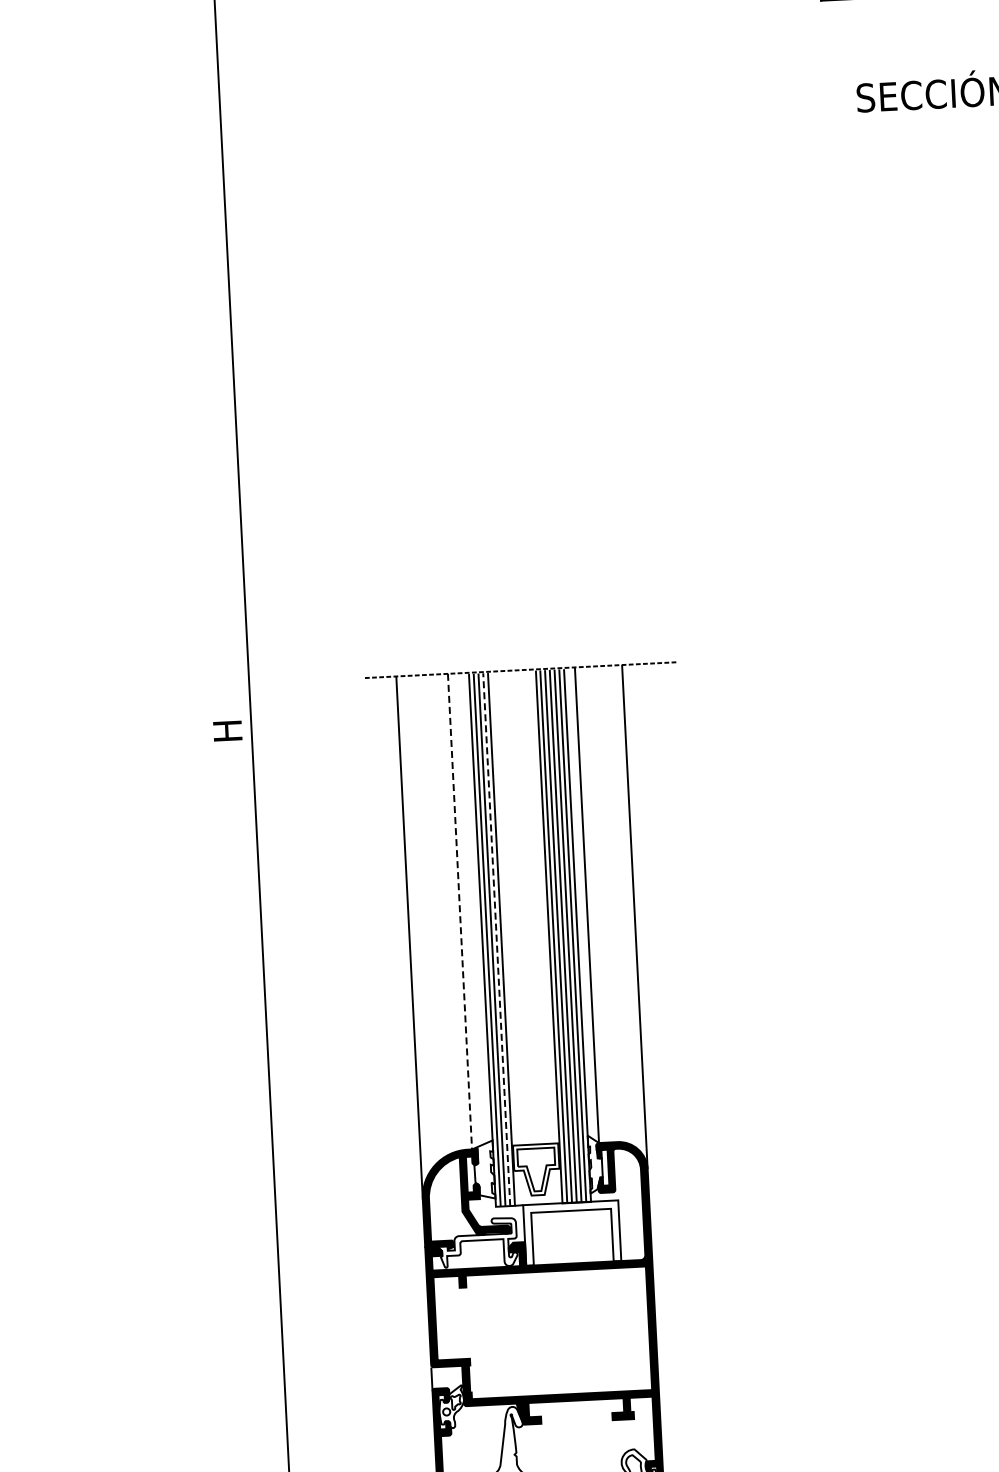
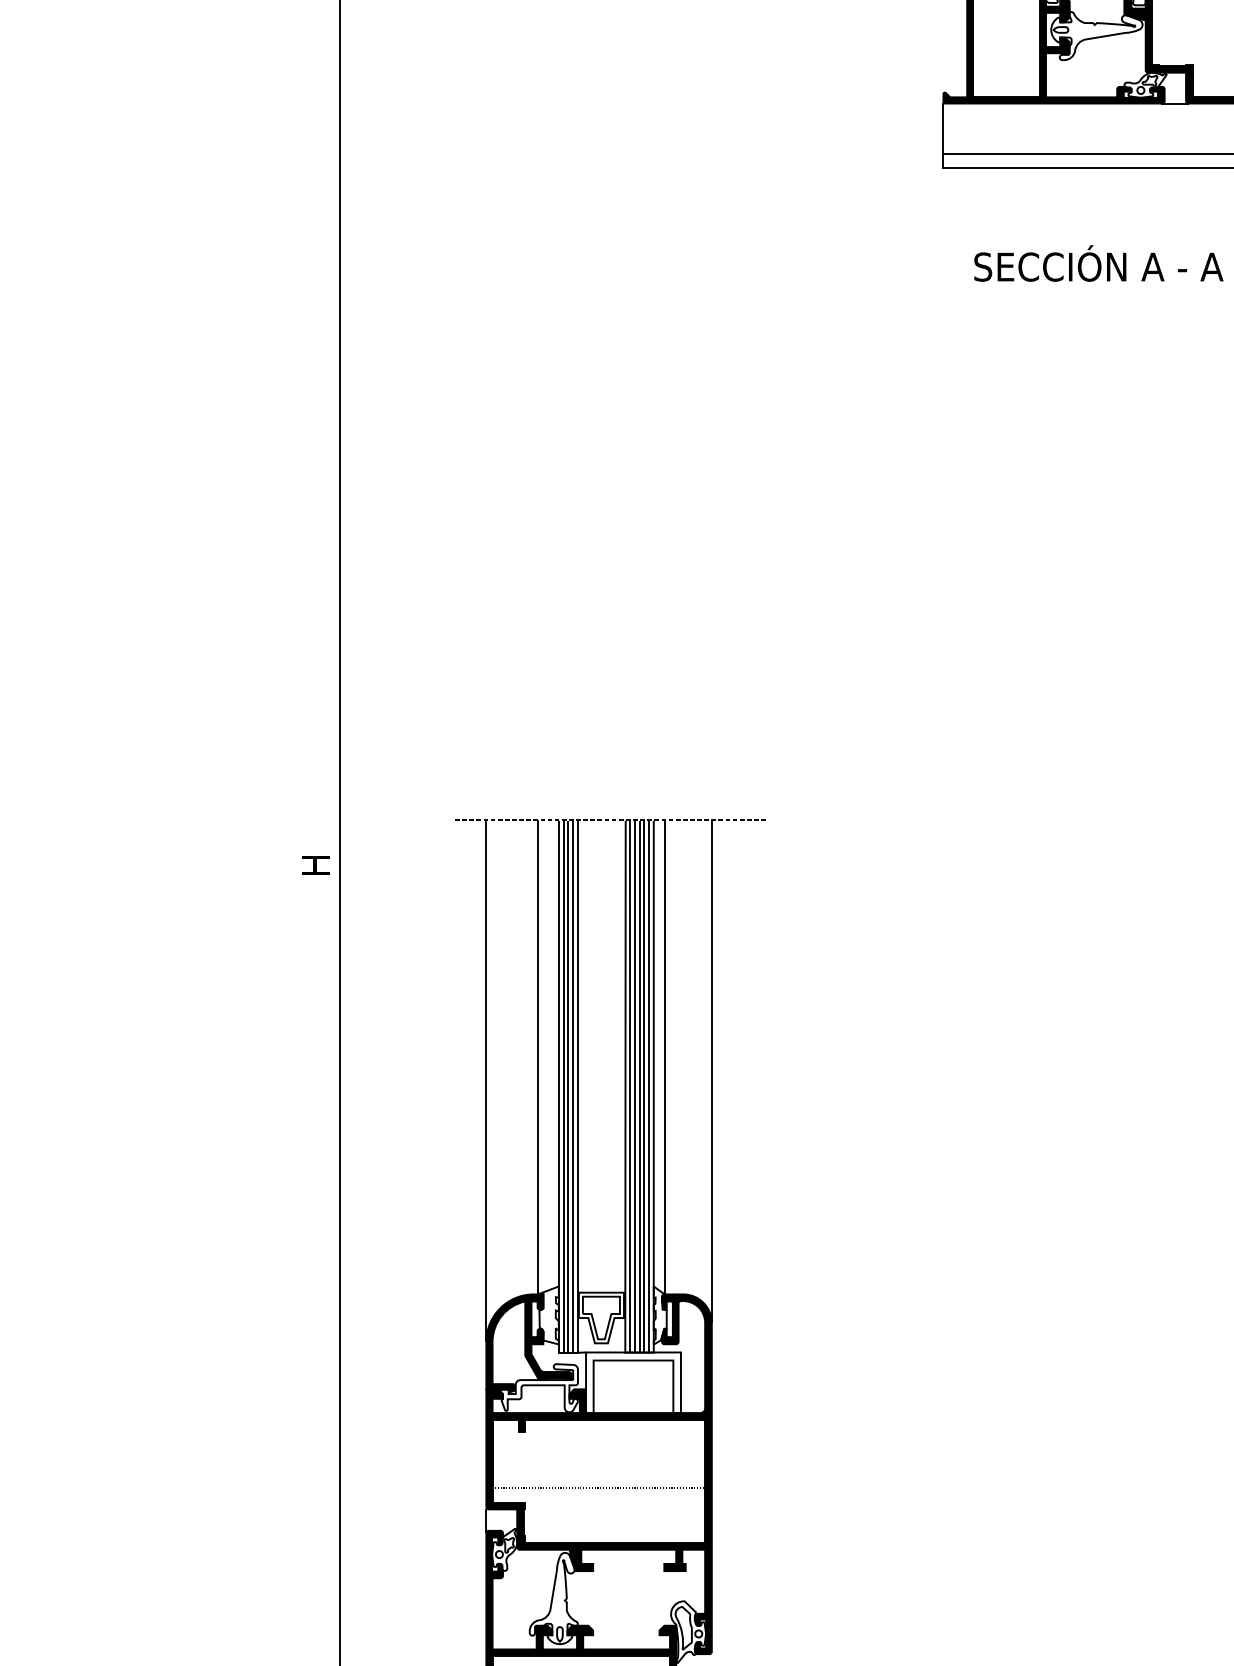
line: (459, 912) -> (537, 1057), dashed -> solid
line: (497, 939) -> (573, 1086), dashed -> solid
line: (542, 1340) -> (598, 1488), added

